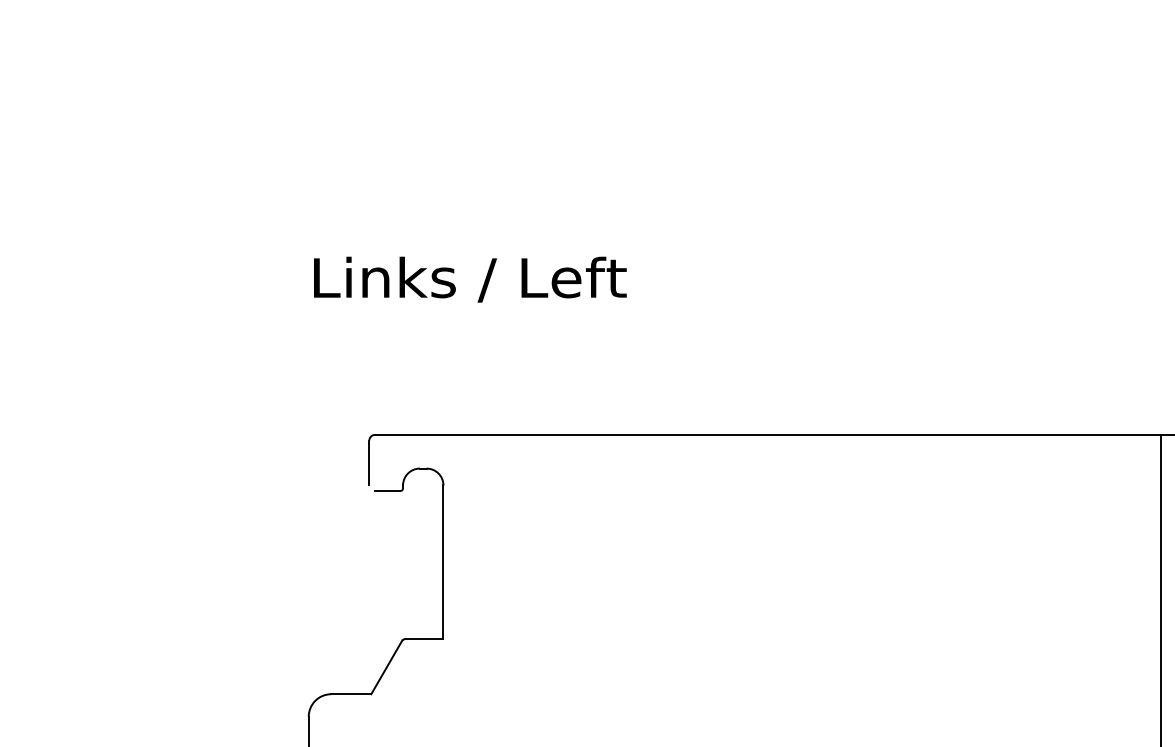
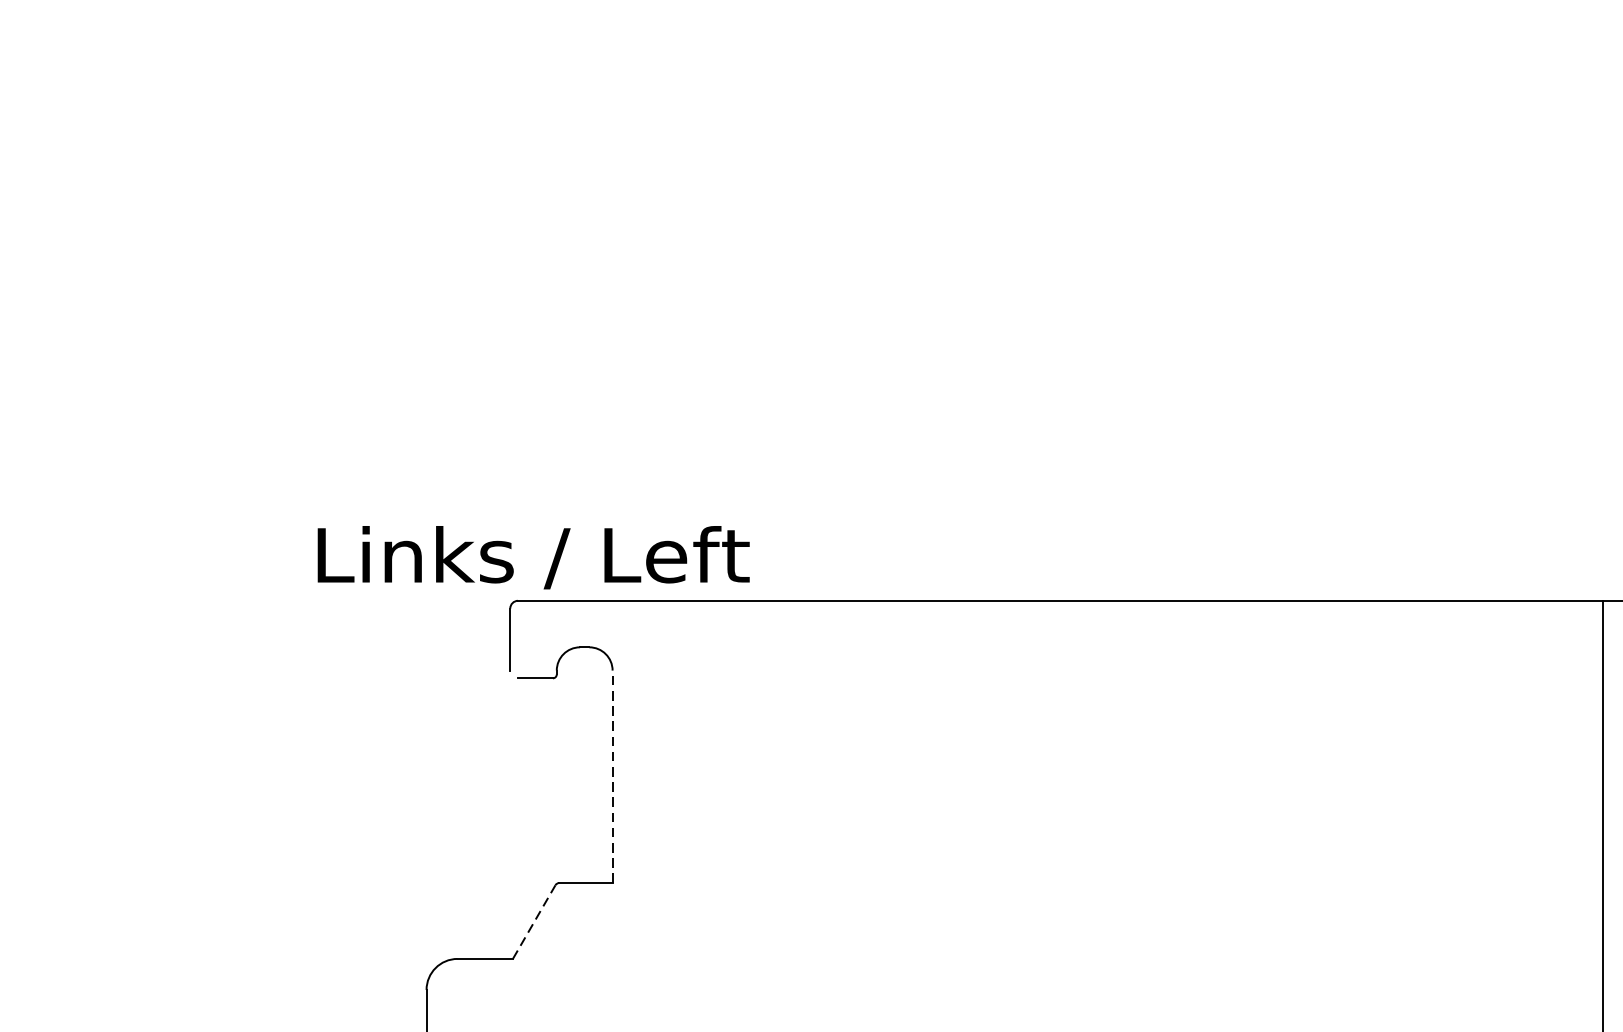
text: (470, 279) -> (533, 557), moved
line: (443, 562) -> (612, 777), solid -> dashed
line: (386, 667) -> (533, 922), solid -> dashed

